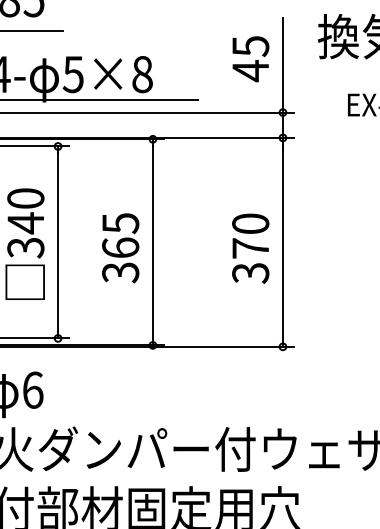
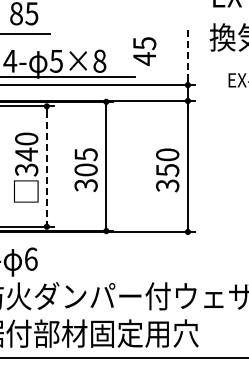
text: (250, 58) -> (144, 51), moved
line: (282, 60) -> (187, 52), solid -> dashed
line: (57, 242) -> (46, 166), solid -> dashed
text: (119, 247) -> (85, 169), 365 -> 305
text: (250, 247) -> (167, 169), 370 -> 350

